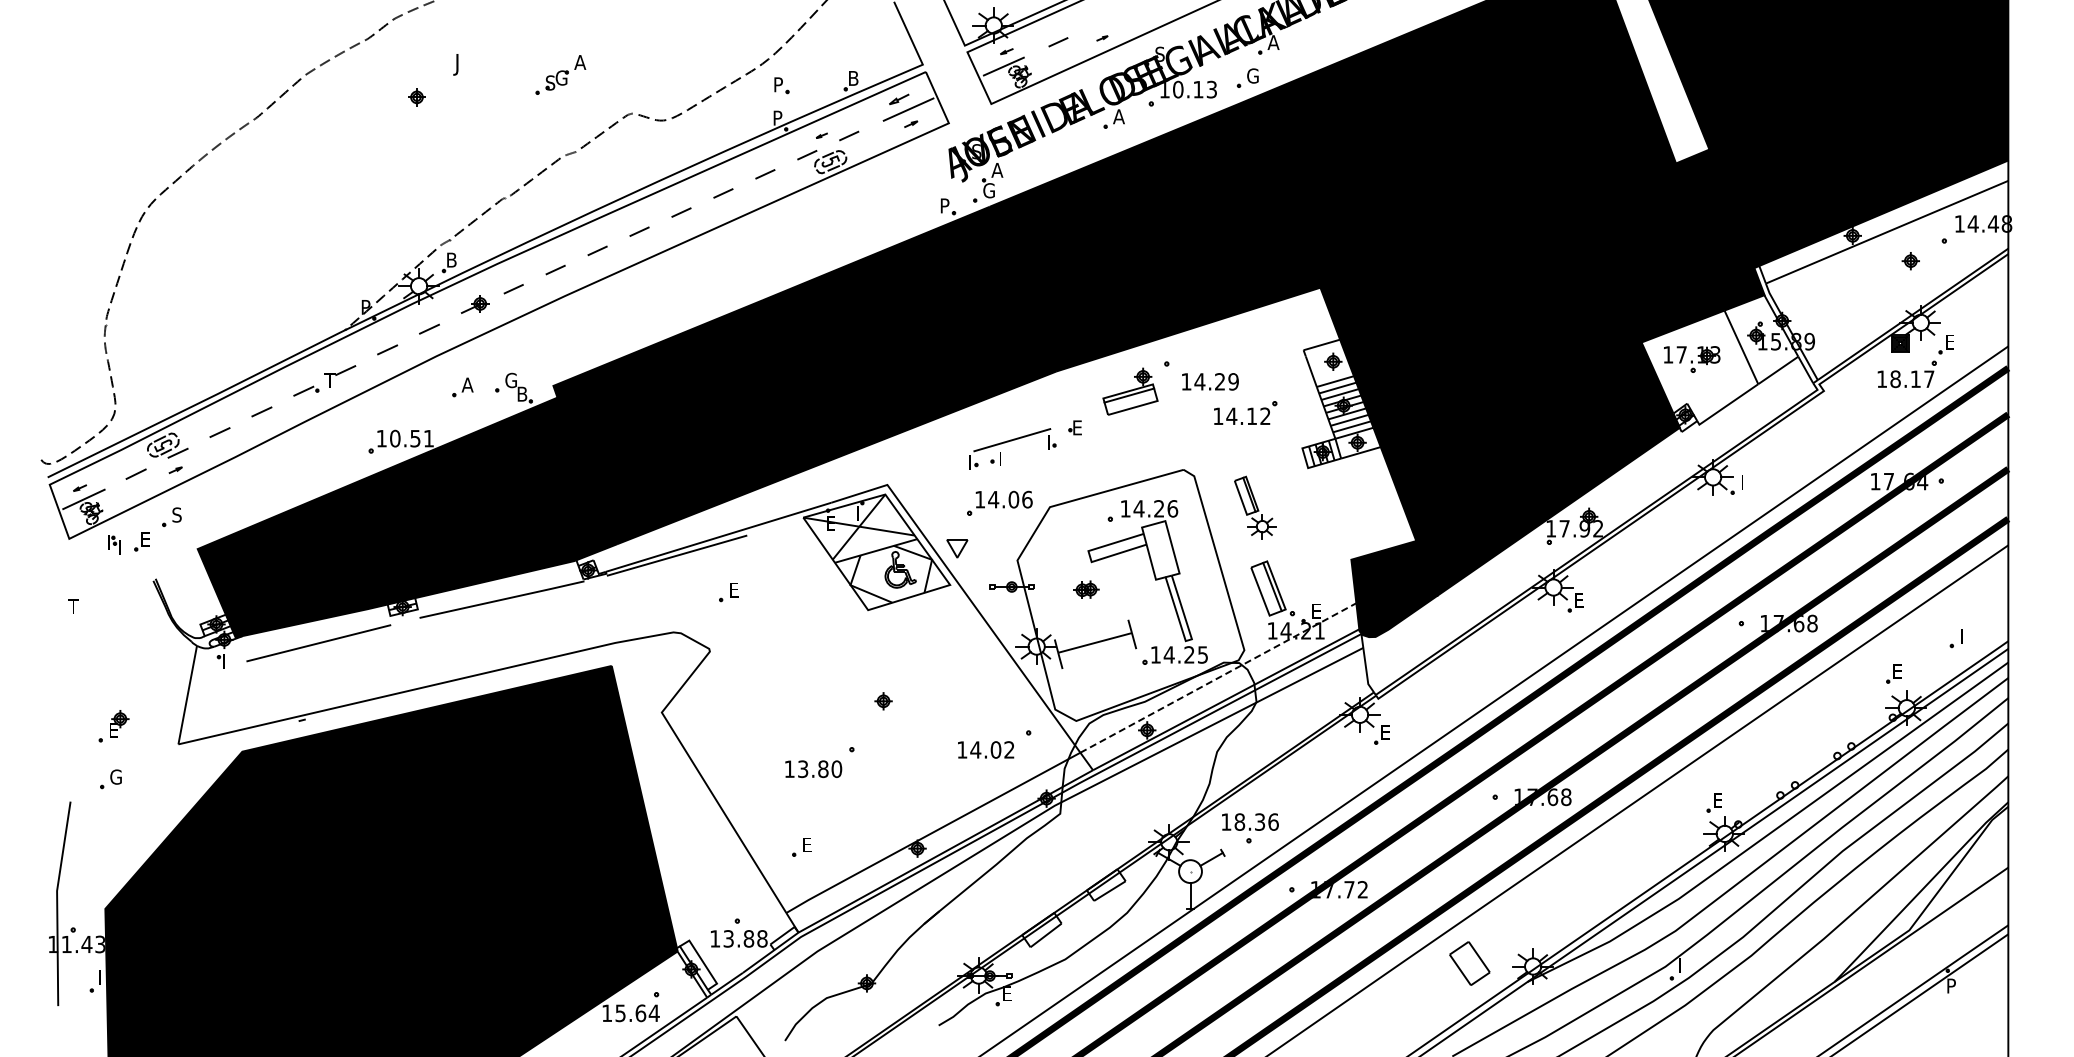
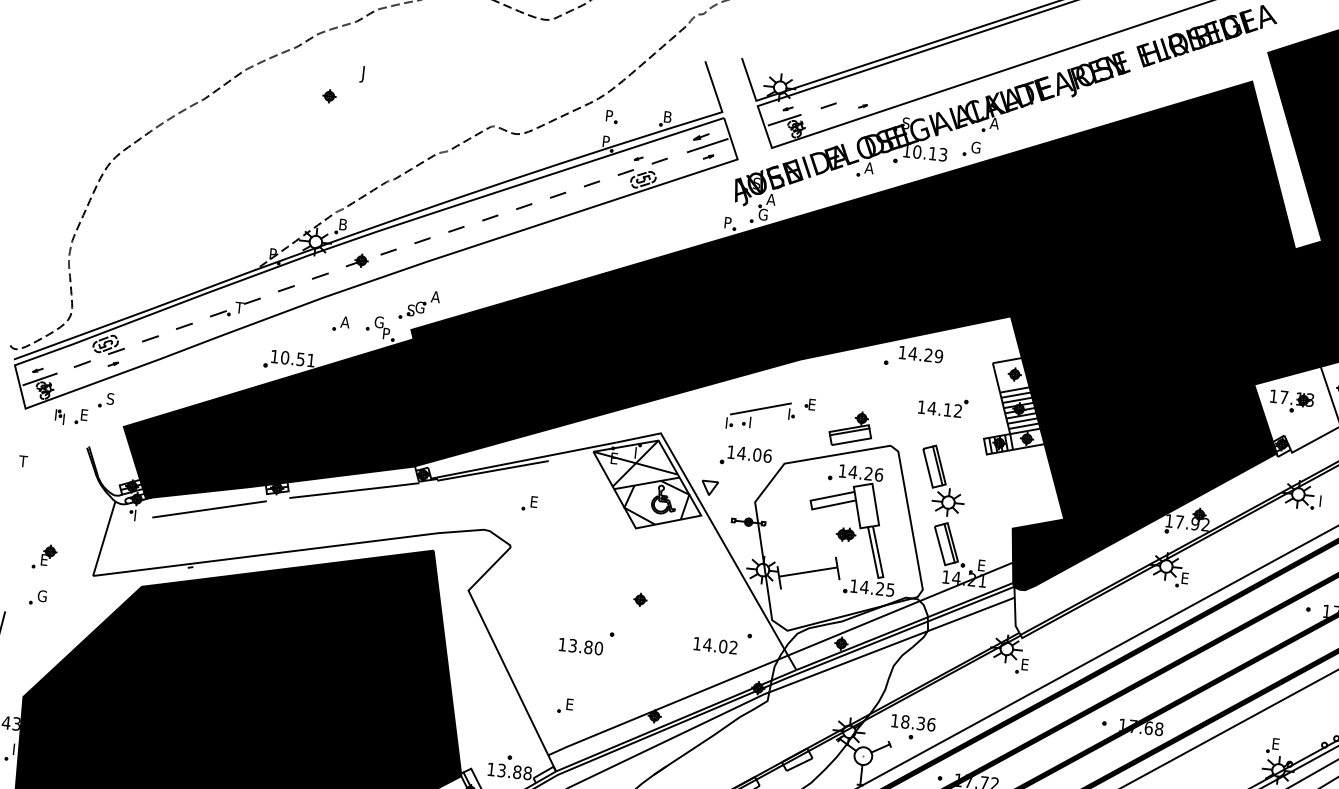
part: (560, 74) -> (419, 304), moved
text: (1210, 381) -> (921, 354), moved
part: (1130, 391) -> (850, 428), moved
text: (523, 394) -> (387, 334), B -> P
part: (1255, 507) -> (943, 480), size x1.43
part: (1086, 589) -> (846, 534), moved
line: (1218, 677) -> (900, 608), dashed -> solid

